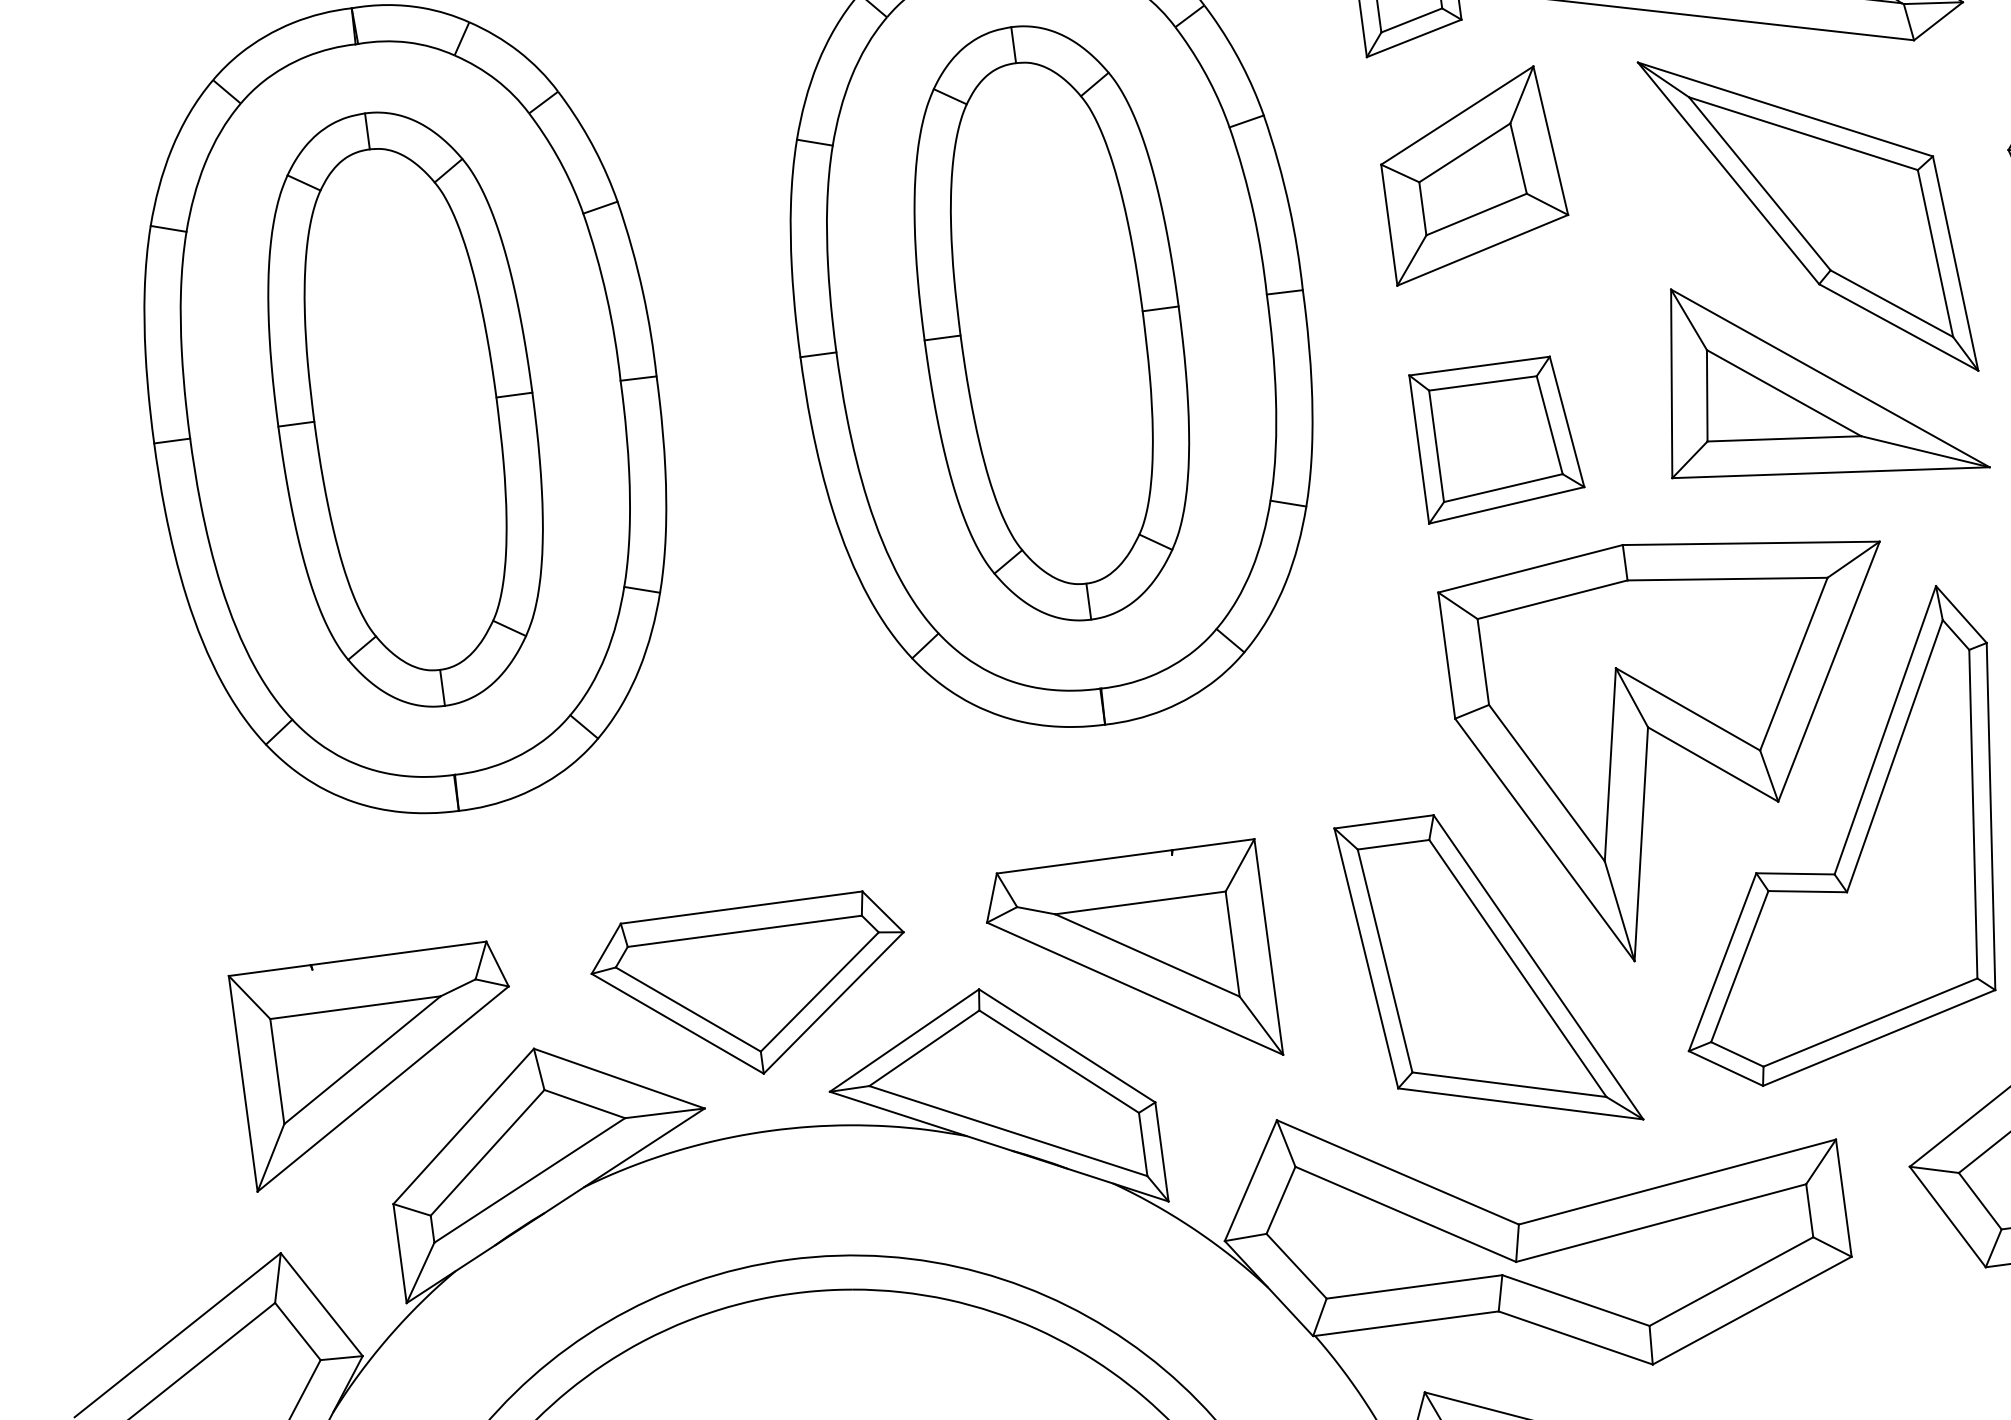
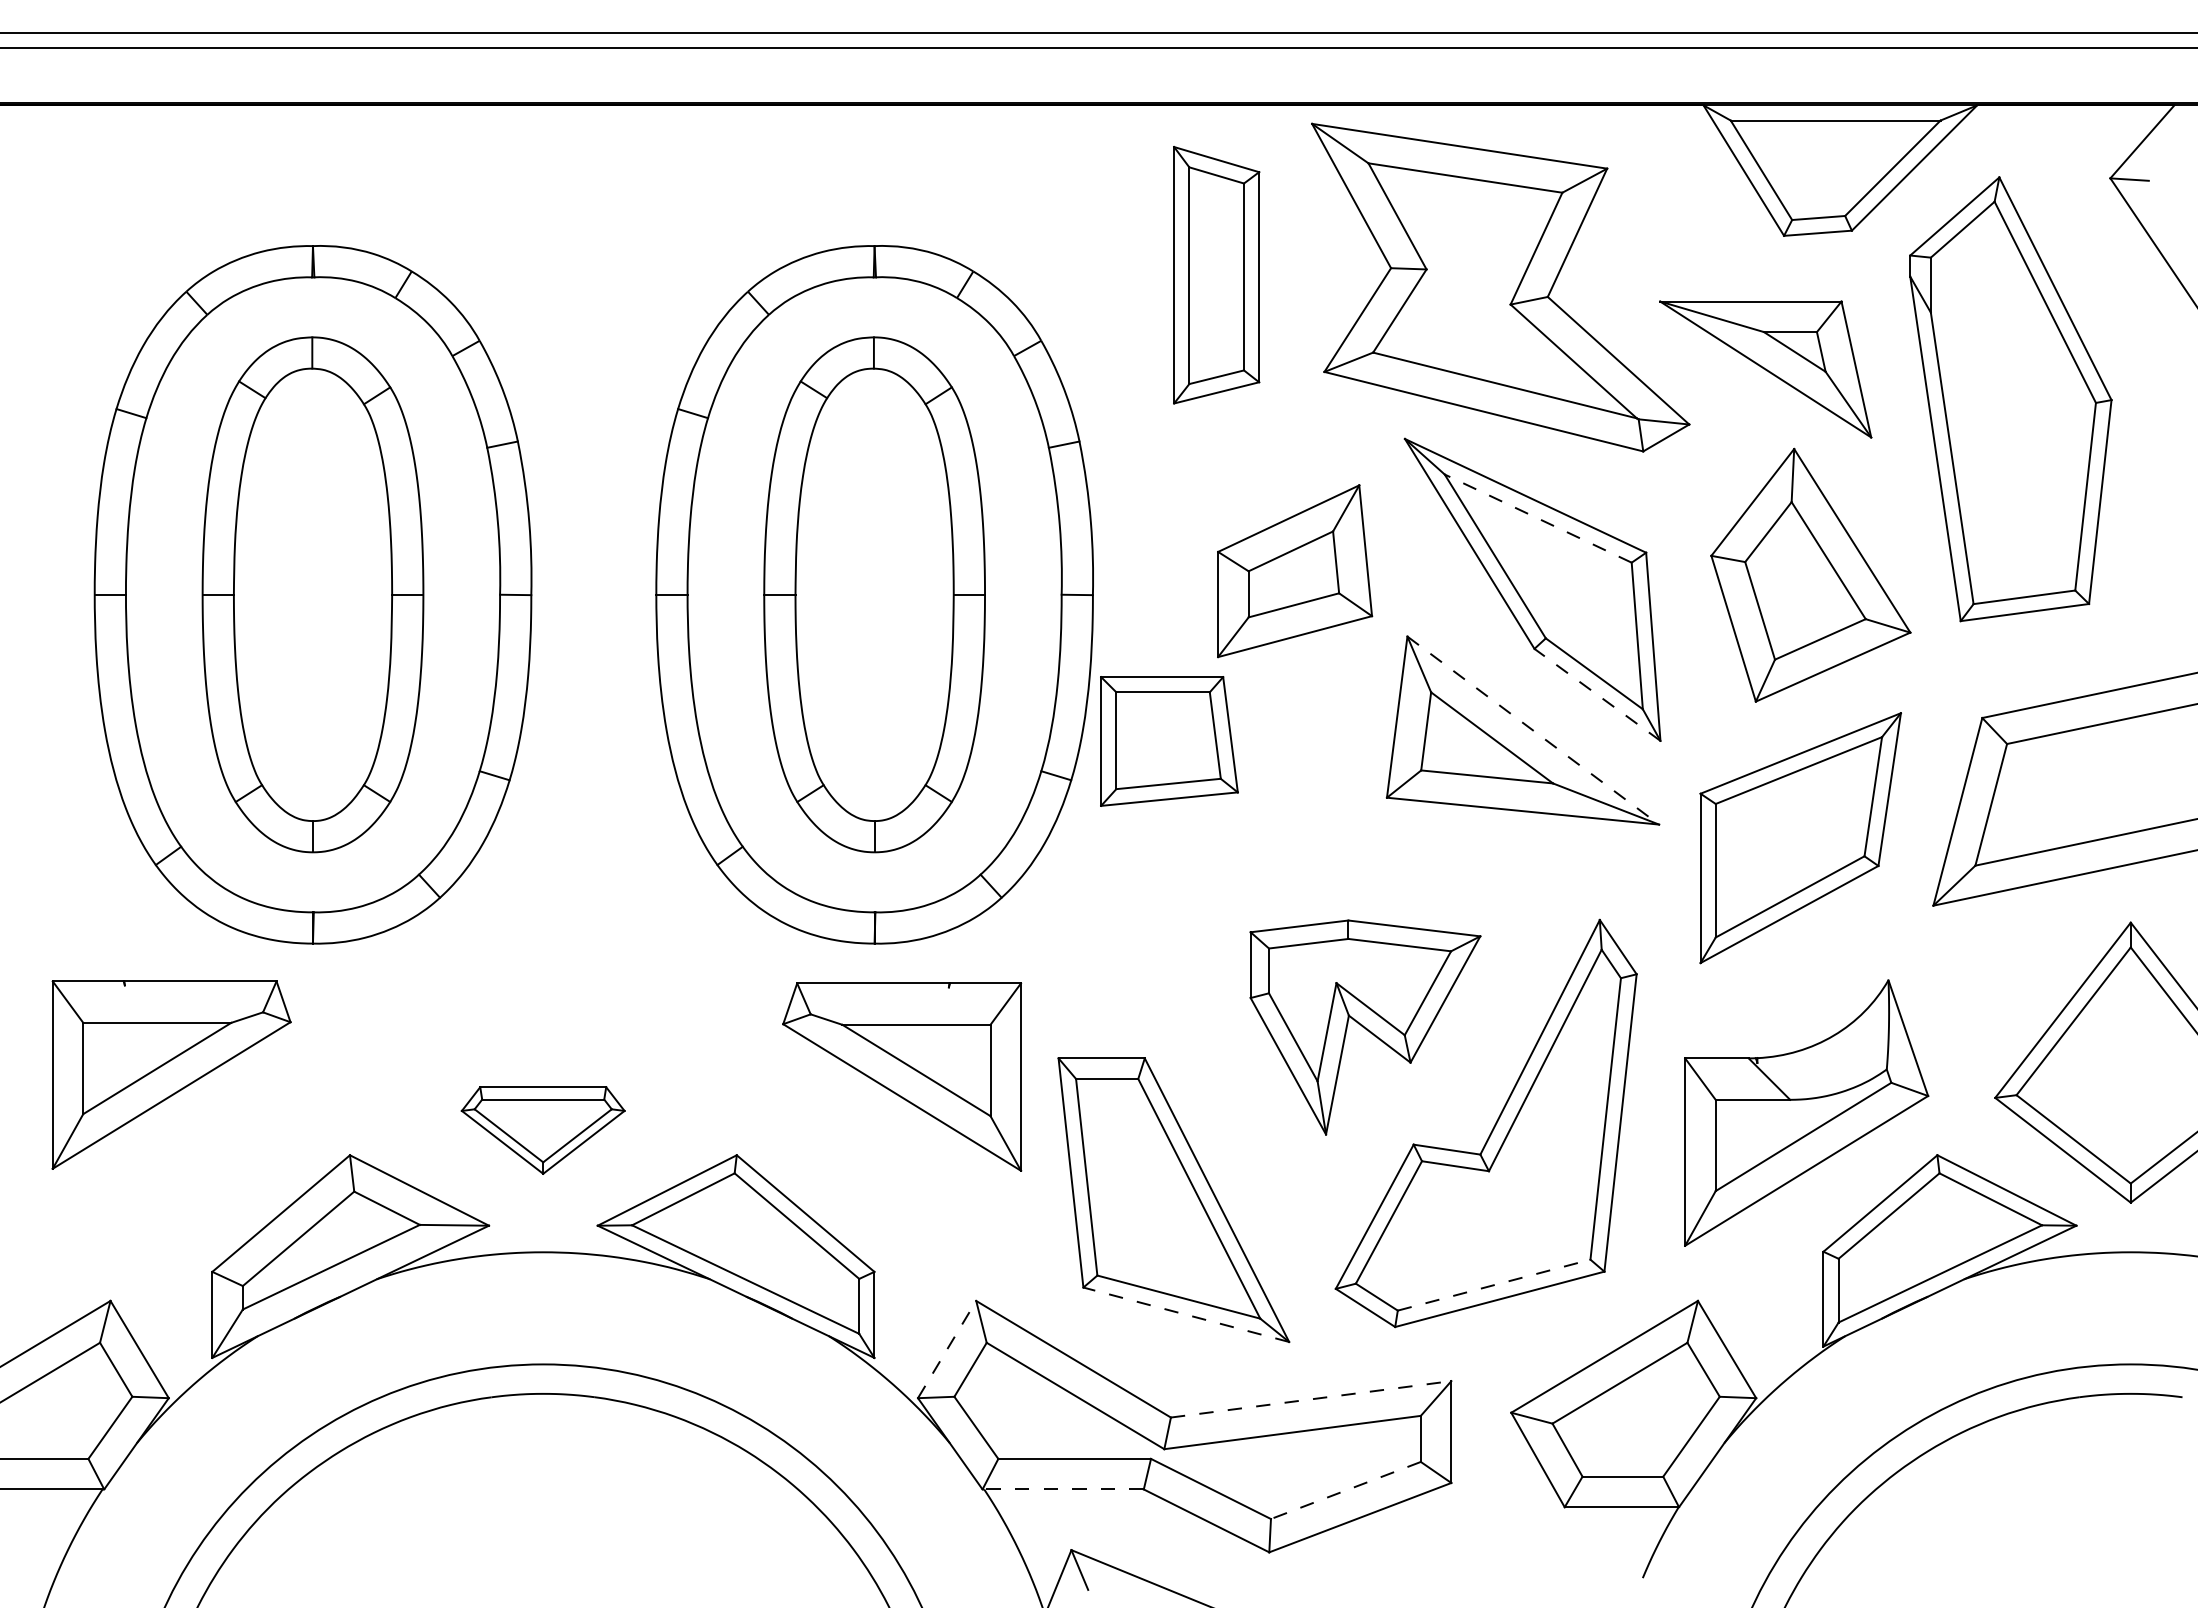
line: (1802, 133) -> (1537, 518), solid -> dashed
part: (1473, 175) -> (1295, 571), moved
line: (1898, 327) -> (1597, 694), solid -> dashed
line: (1830, 378) -> (1533, 730), solid -> dashed
part: (1497, 439) -> (1169, 741), moved
part: (1682, 745) -> (1365, 1027), size x0.6
part: (1132, 964) -> (902, 1076), moved
part: (751, 990) -> (542, 1130), size x0.6
line: (1870, 1022) -> (1494, 1285), solid -> dashed
part: (379, 1064) -> (171, 1074), moved
line: (1519, 1103) -> (1185, 1314), solid -> dashed
line: (1251, 1180) -> (947, 1349), solid -> dashed
line: (1677, 1182) -> (1311, 1399), solid -> dashed
line: (1730, 1281) -> (1345, 1490), solid -> dashed
line: (1407, 1323) -> (1064, 1489), solid -> dashed

